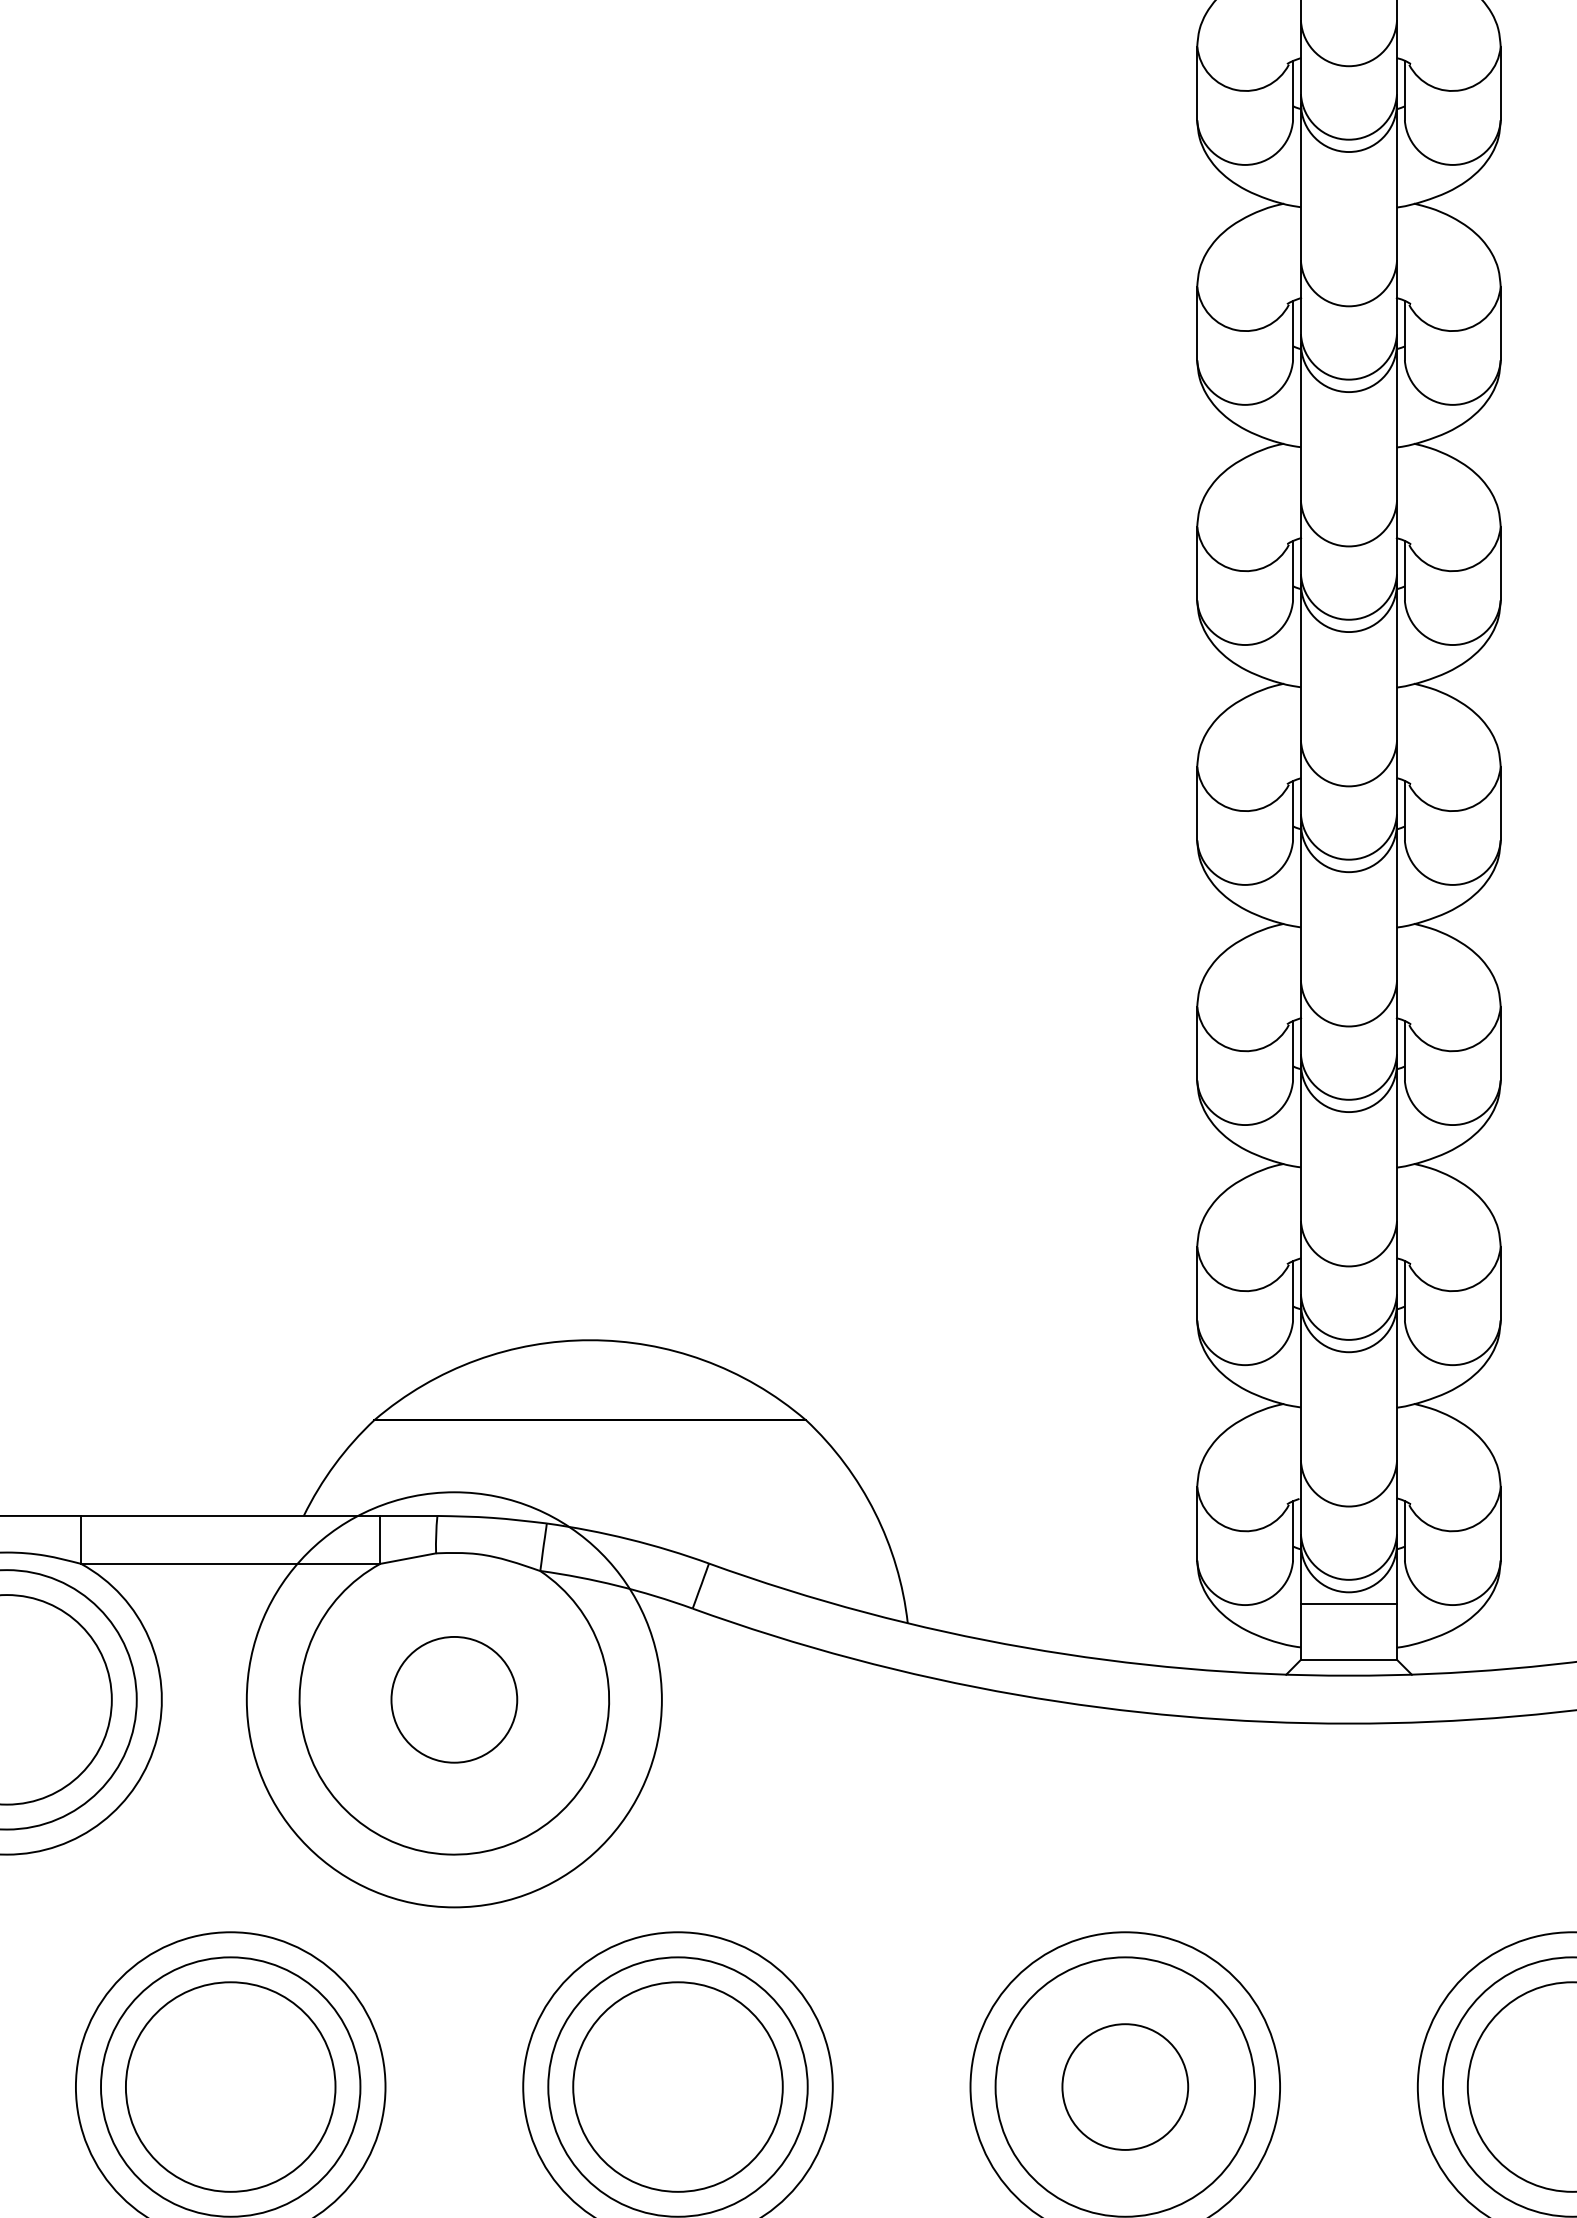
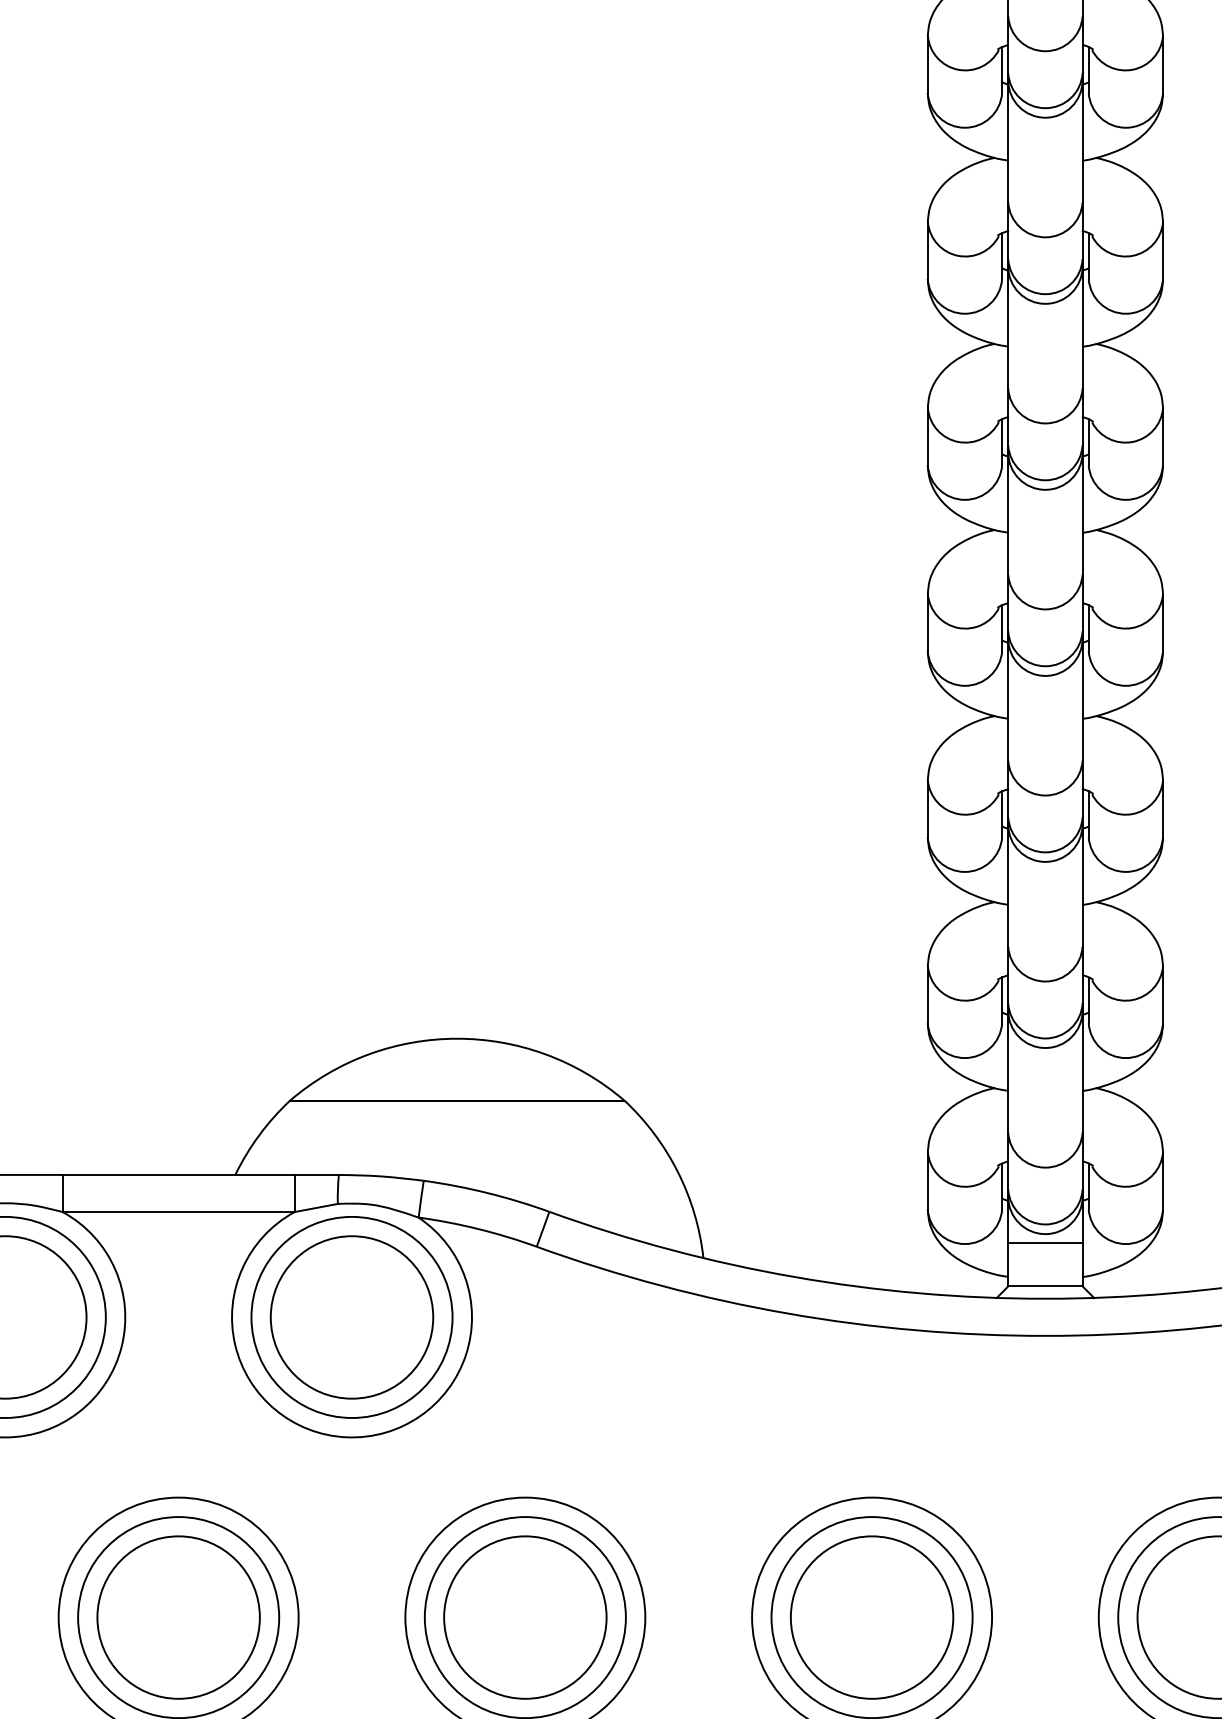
circle: (454, 1699) -> (352, 1317), size x0.62
circle: (454, 1699) -> (352, 1317), size x1.67
circle: (1125, 2086) -> (872, 1617), size x1.67

